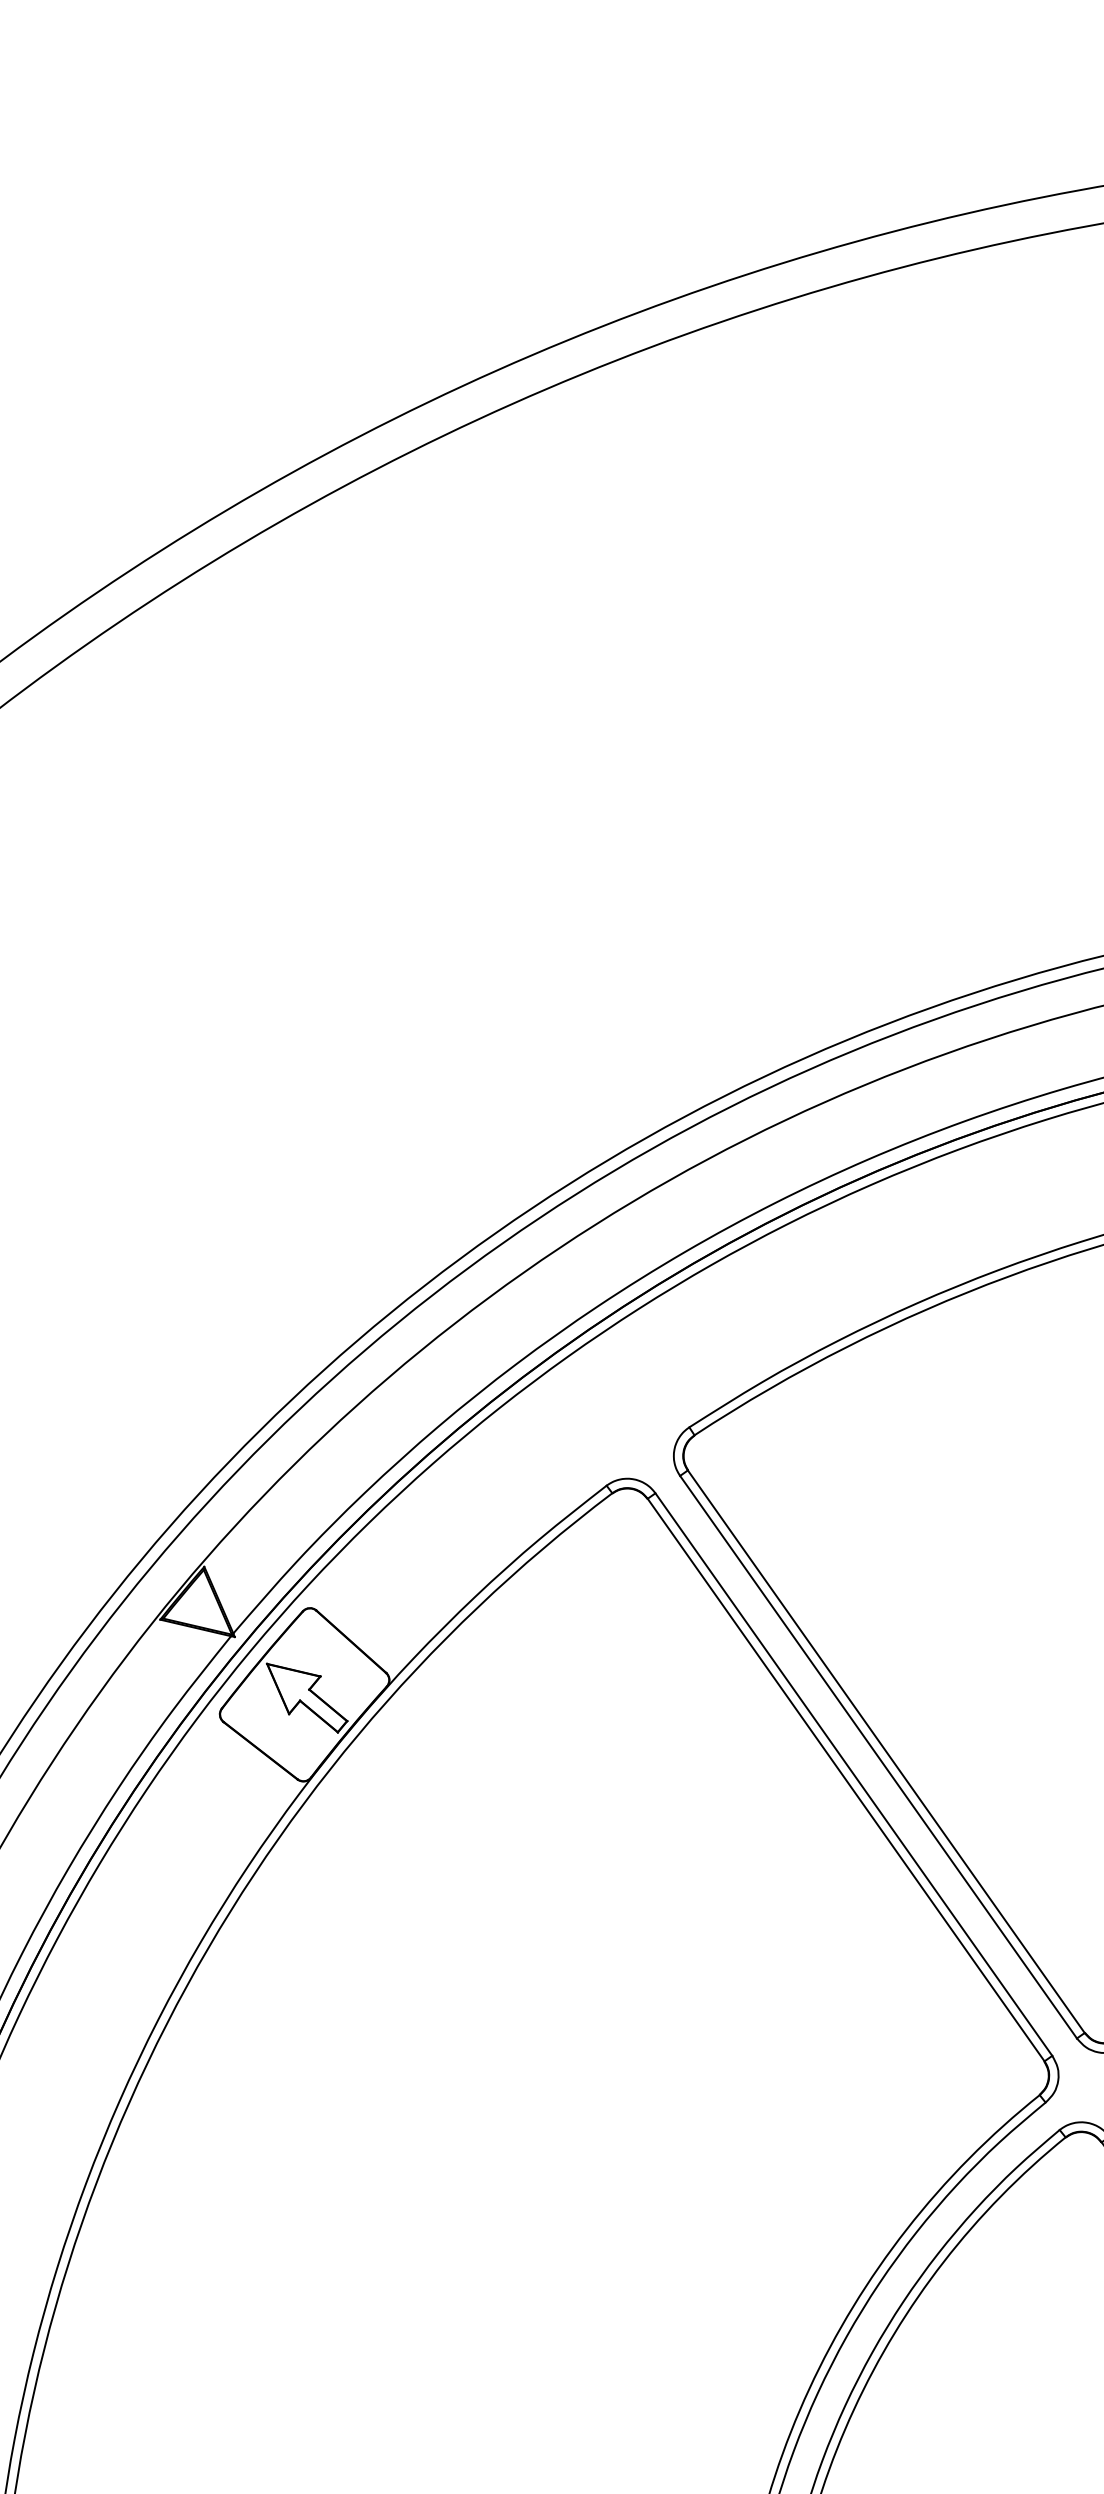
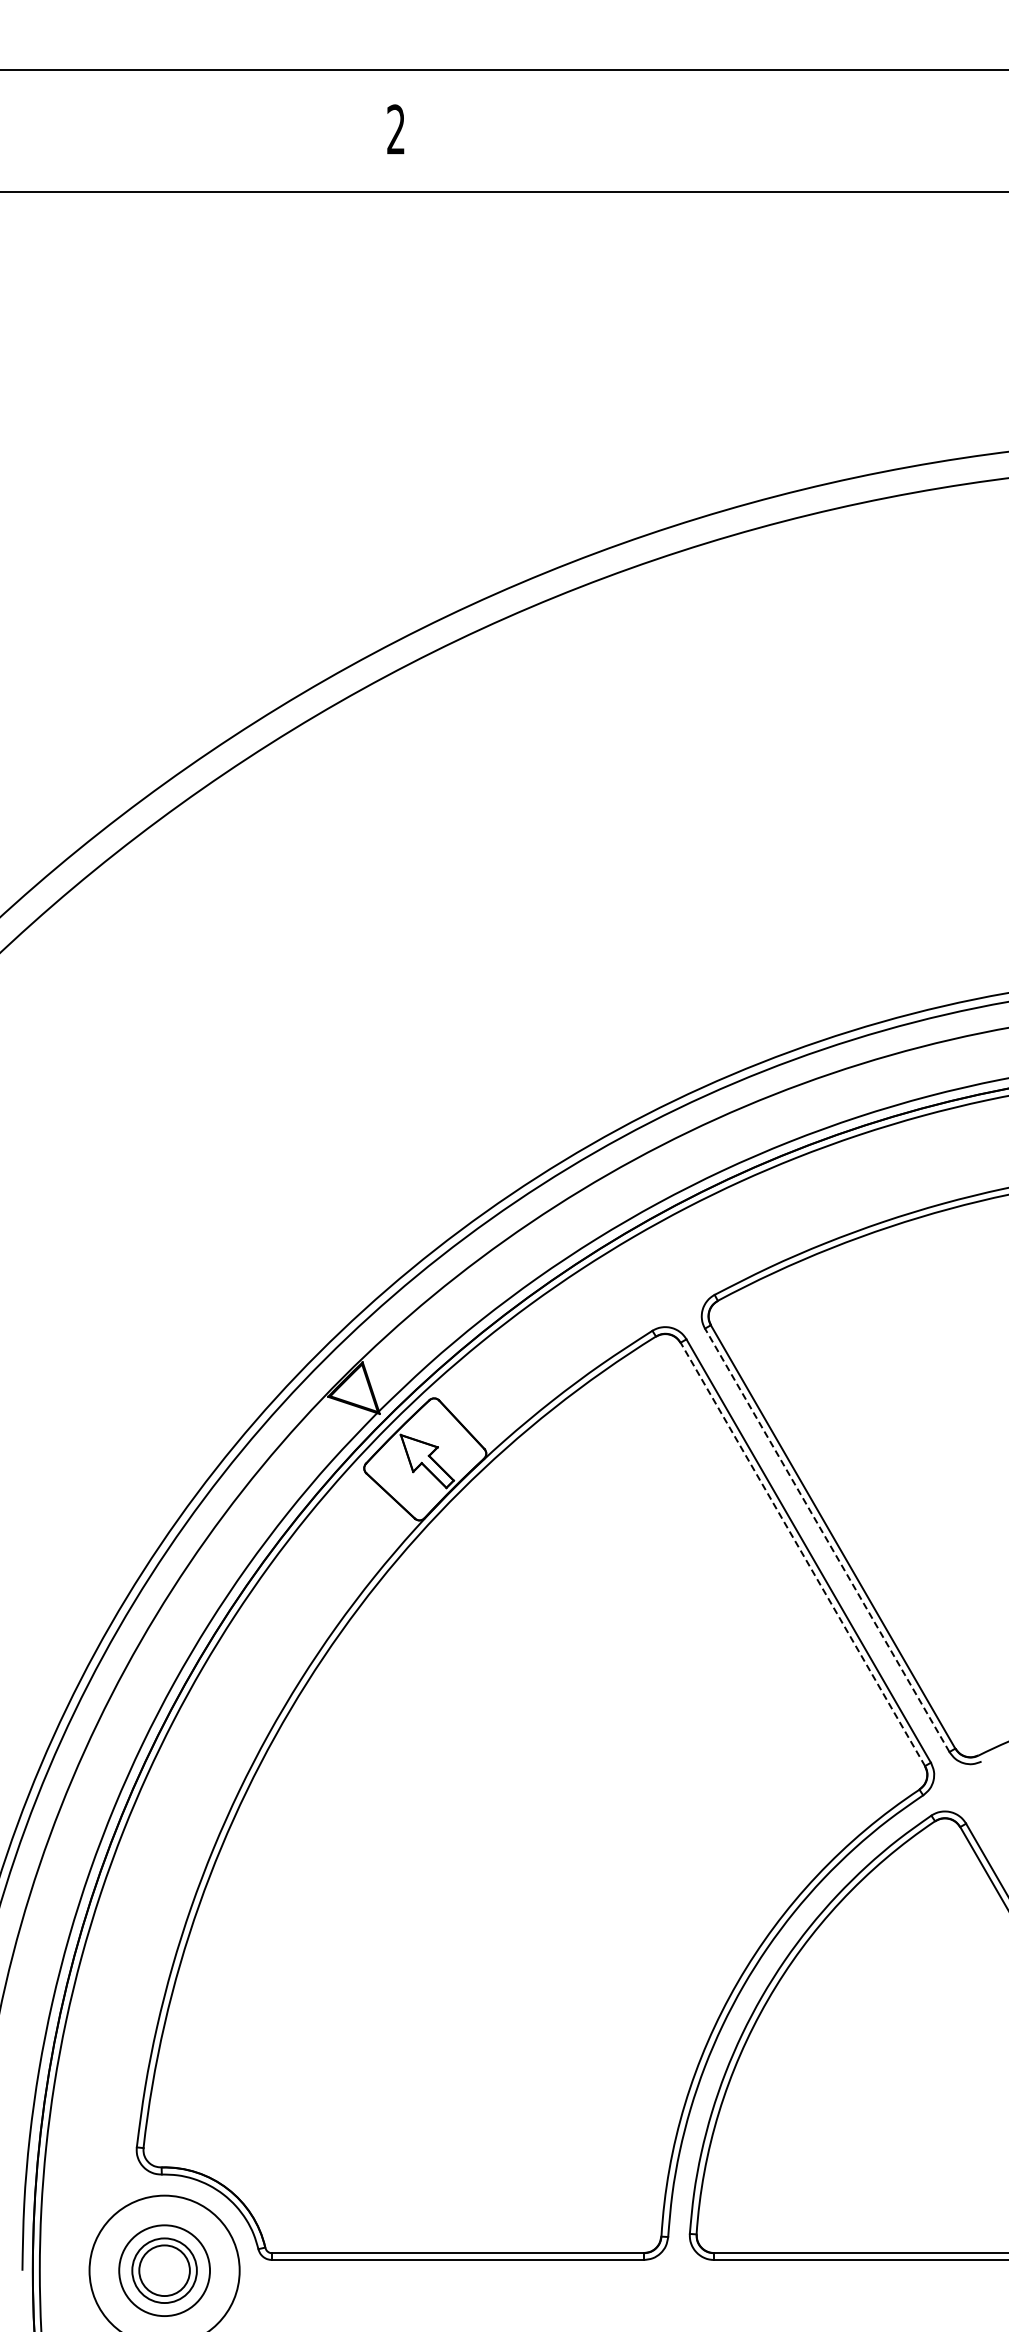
line: (878, 1756) -> (827, 1539), solid -> dashed
line: (845, 1780) -> (802, 1554), solid -> dashed

